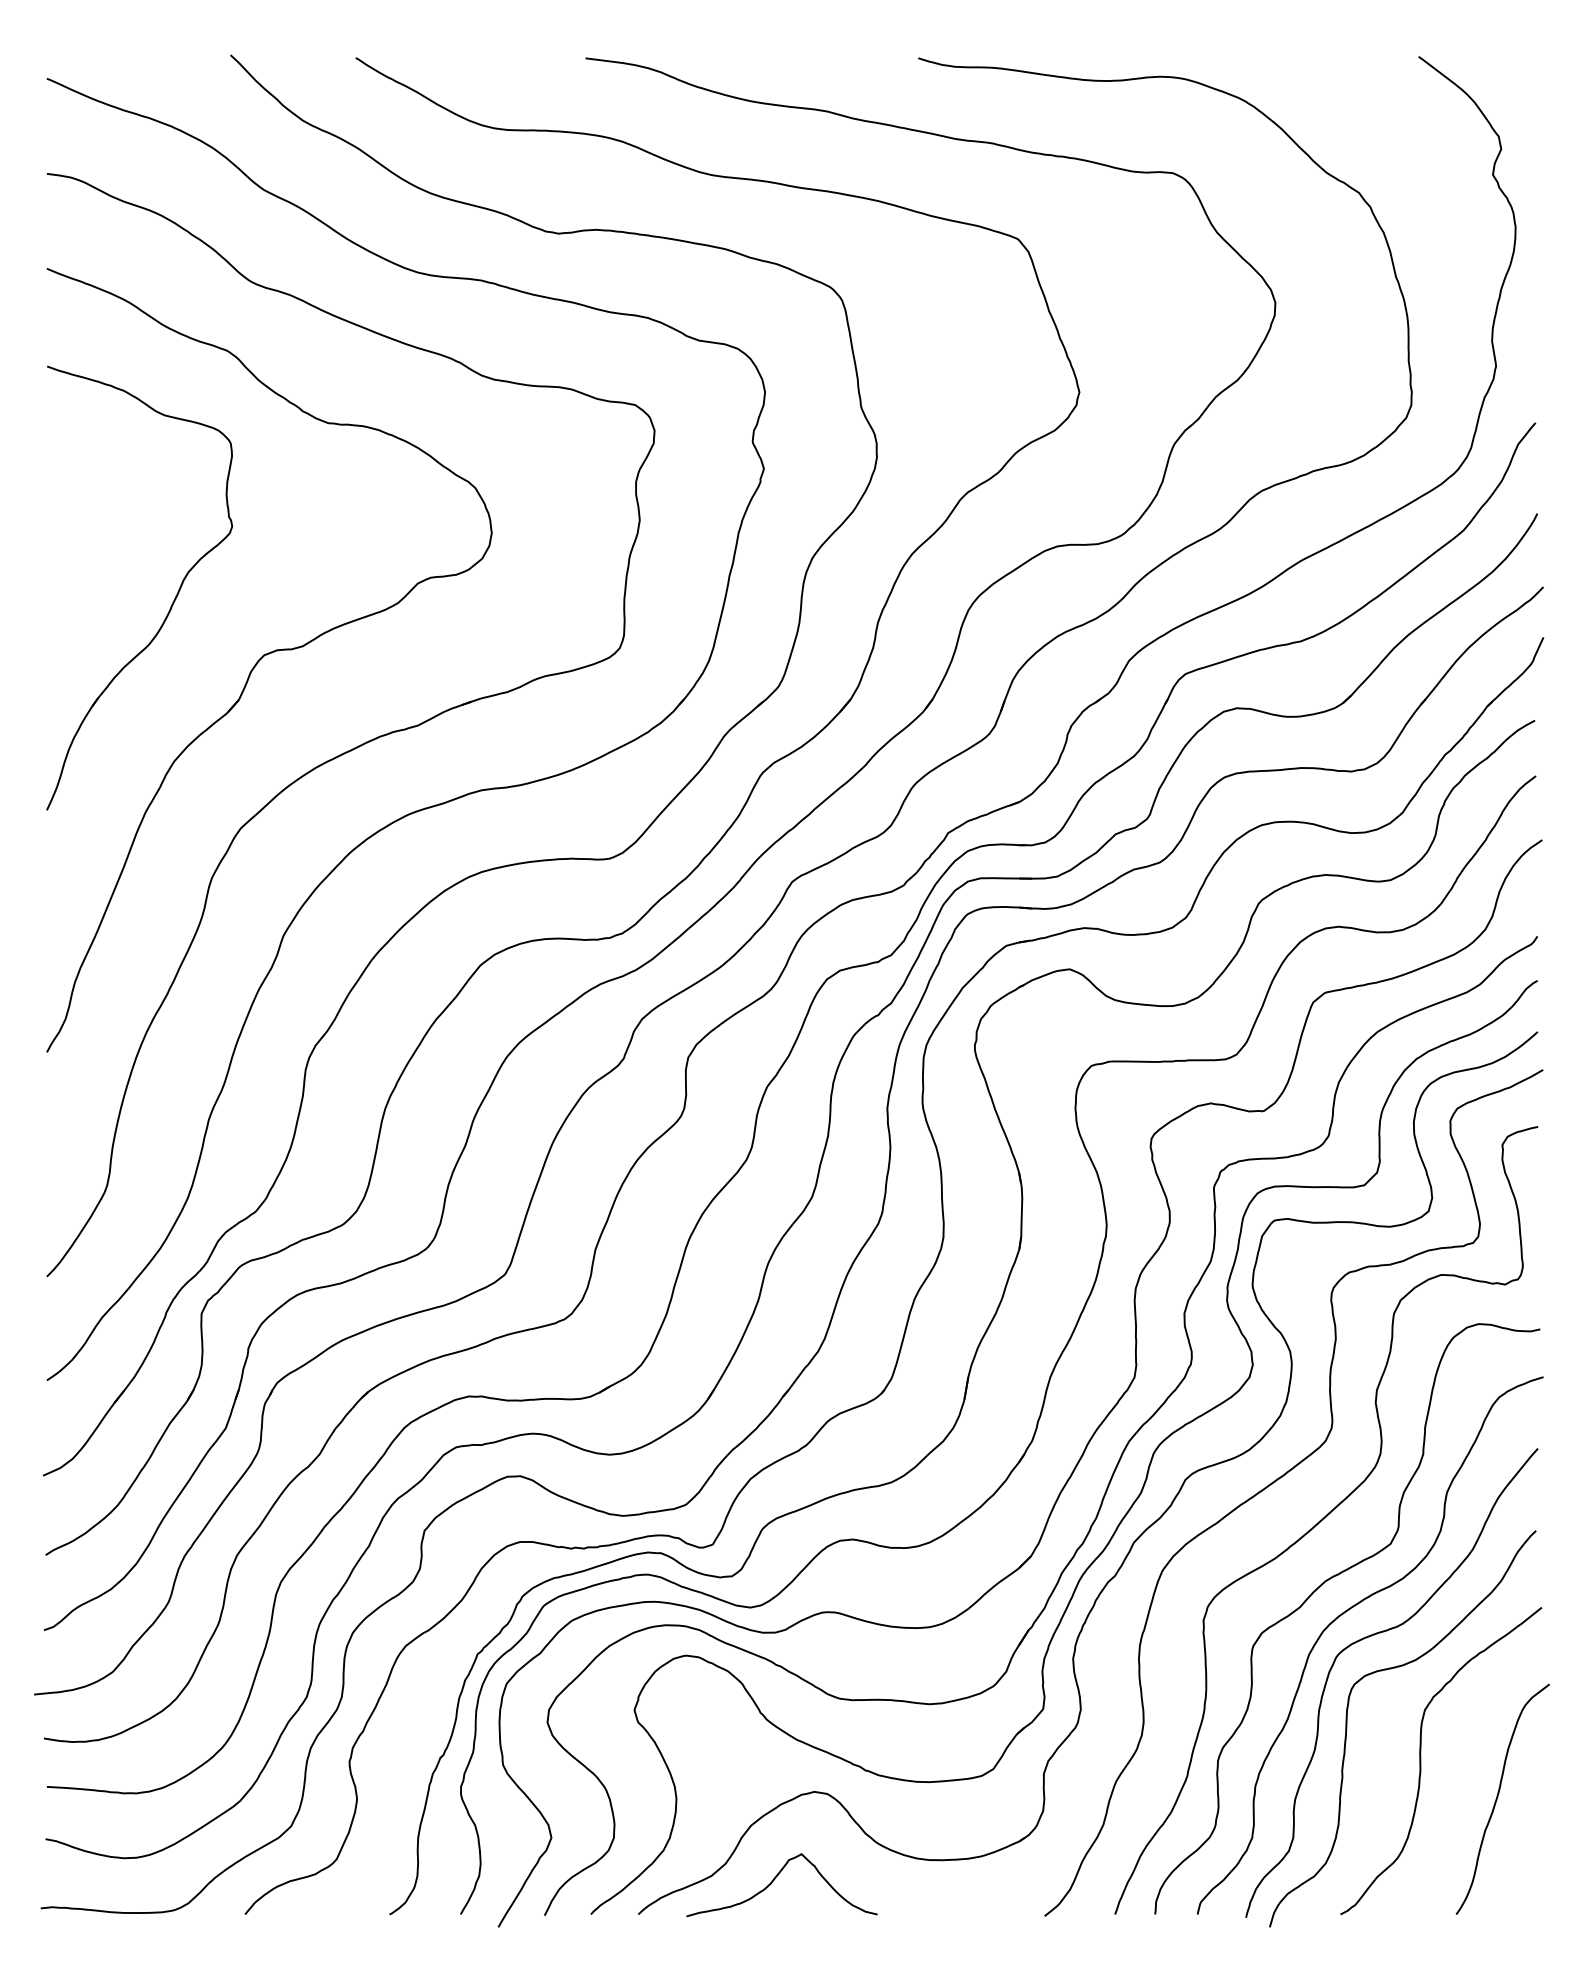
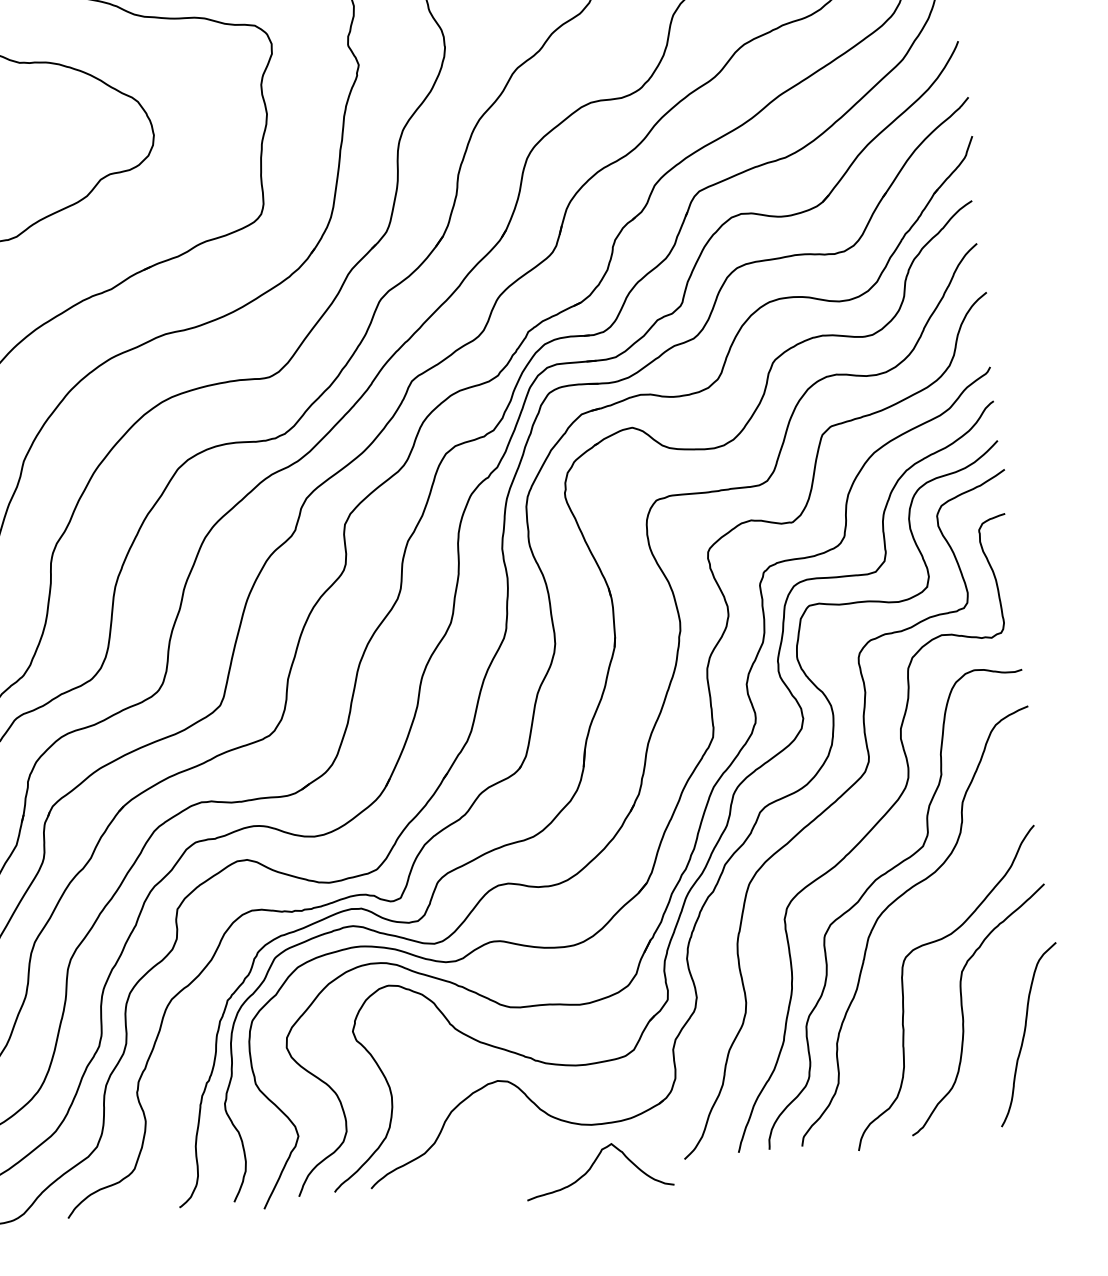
curve: (1374, 1635) -> (917, 918), removed
curve: (775, 1879) -> (593, 1165), moved

